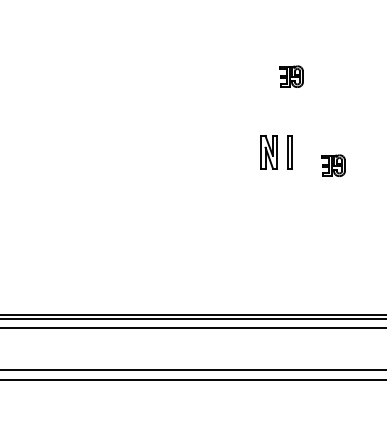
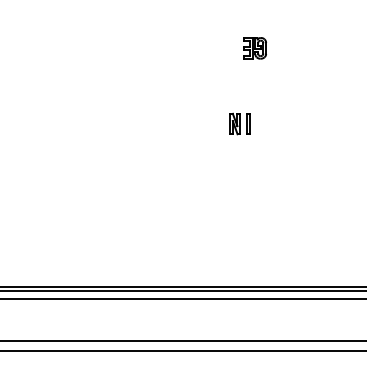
part: (276, 152) -> (239, 124), size x0.62
part: (333, 165) -> (296, 137), removed

